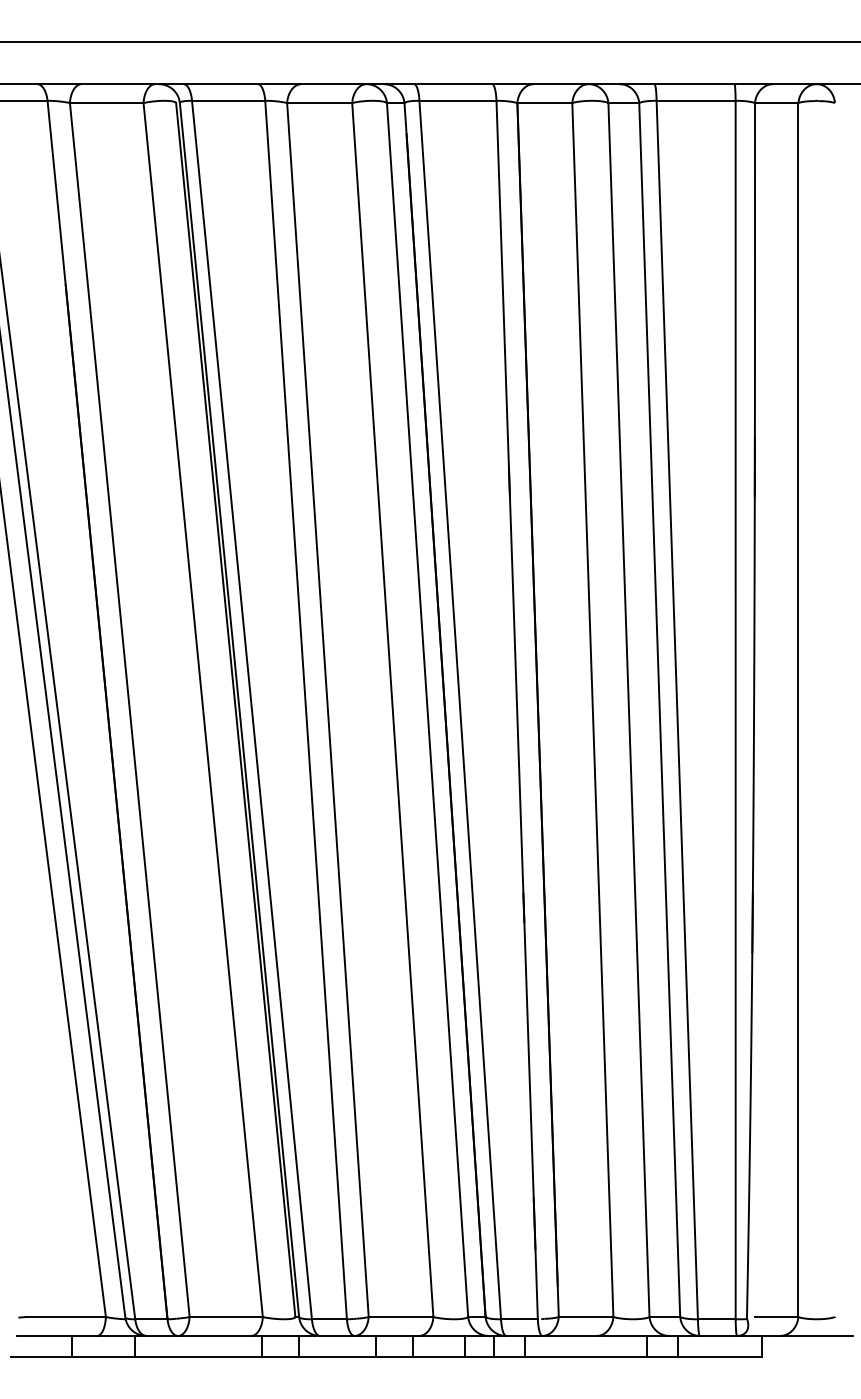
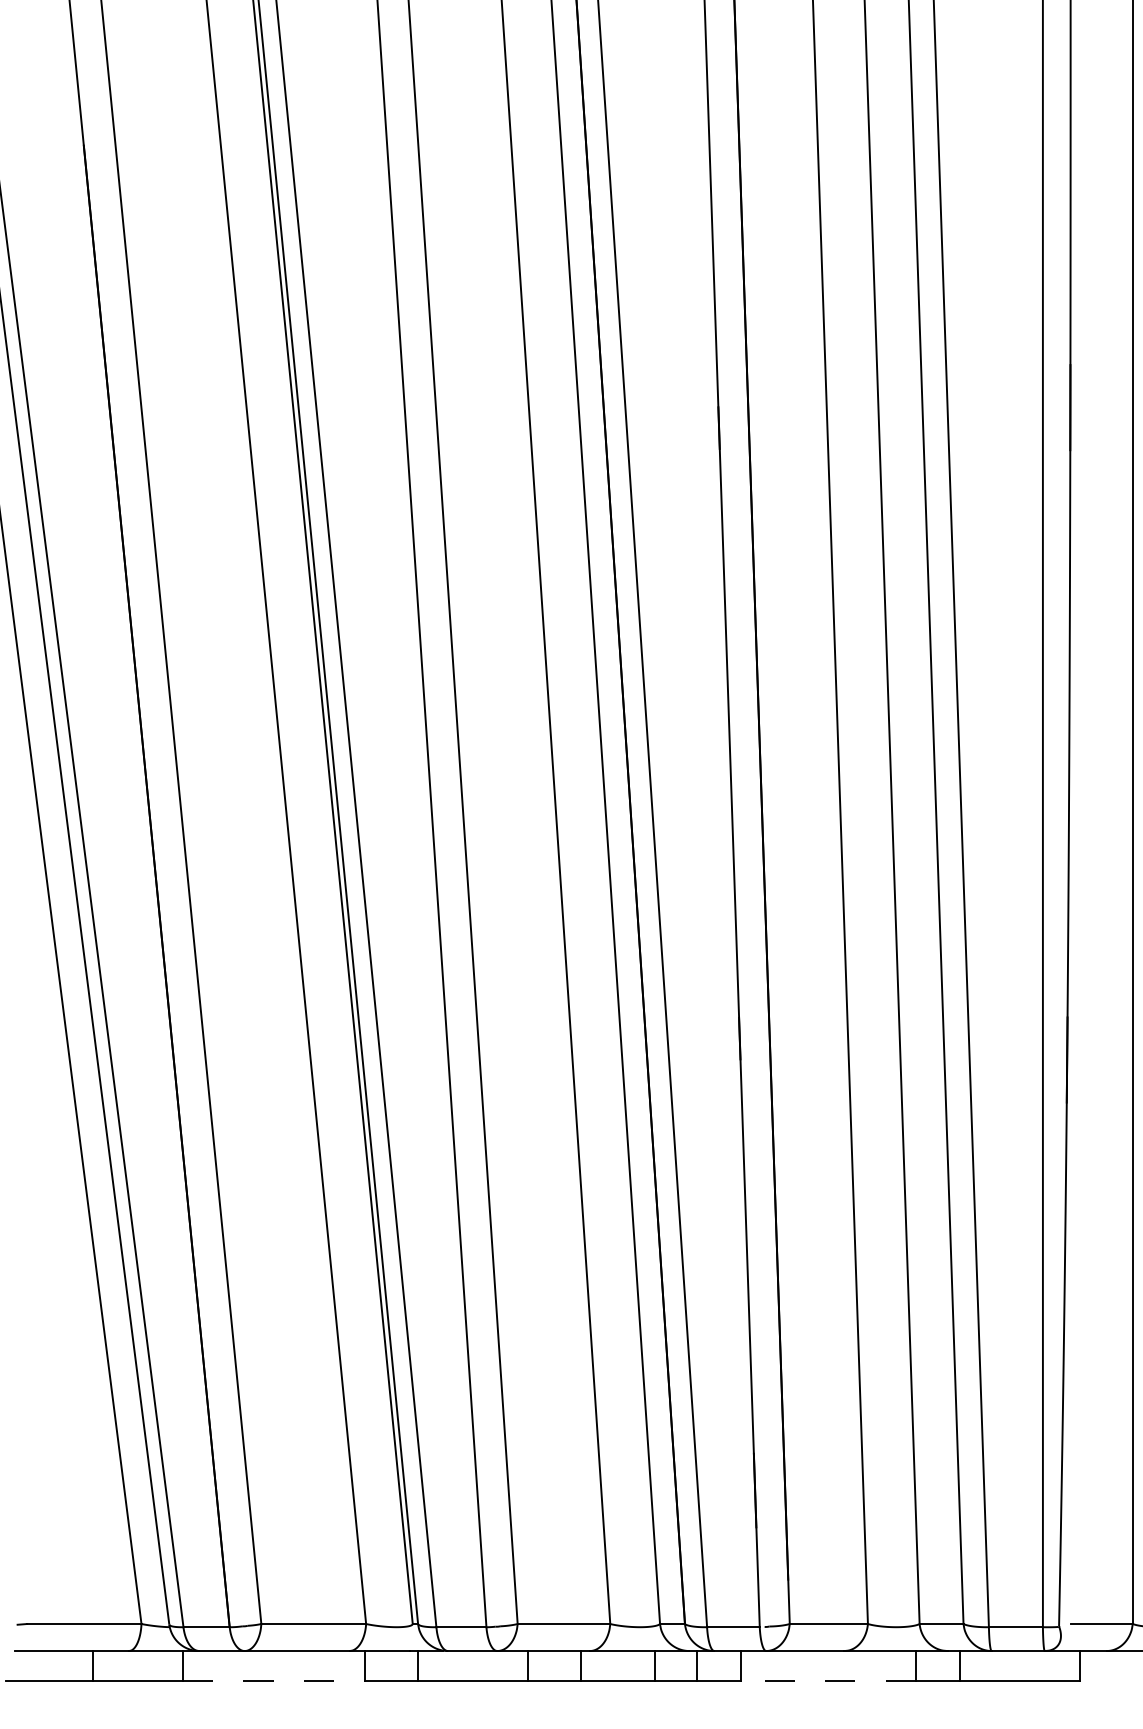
line: (198, 1357) -> (274, 1681), solid -> dashed
line: (585, 1357) -> (827, 1681), solid -> dashed

